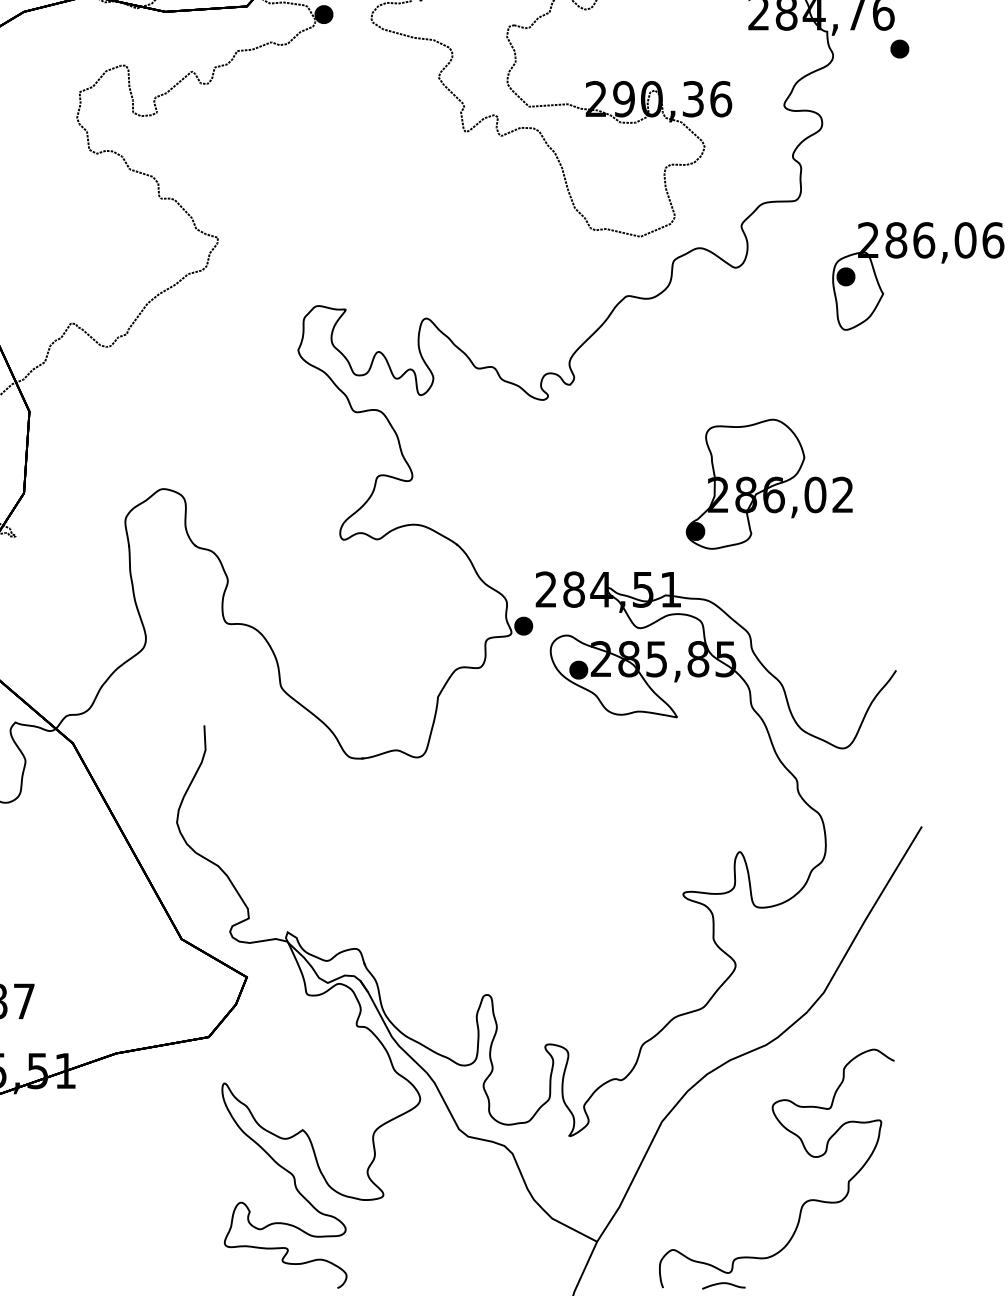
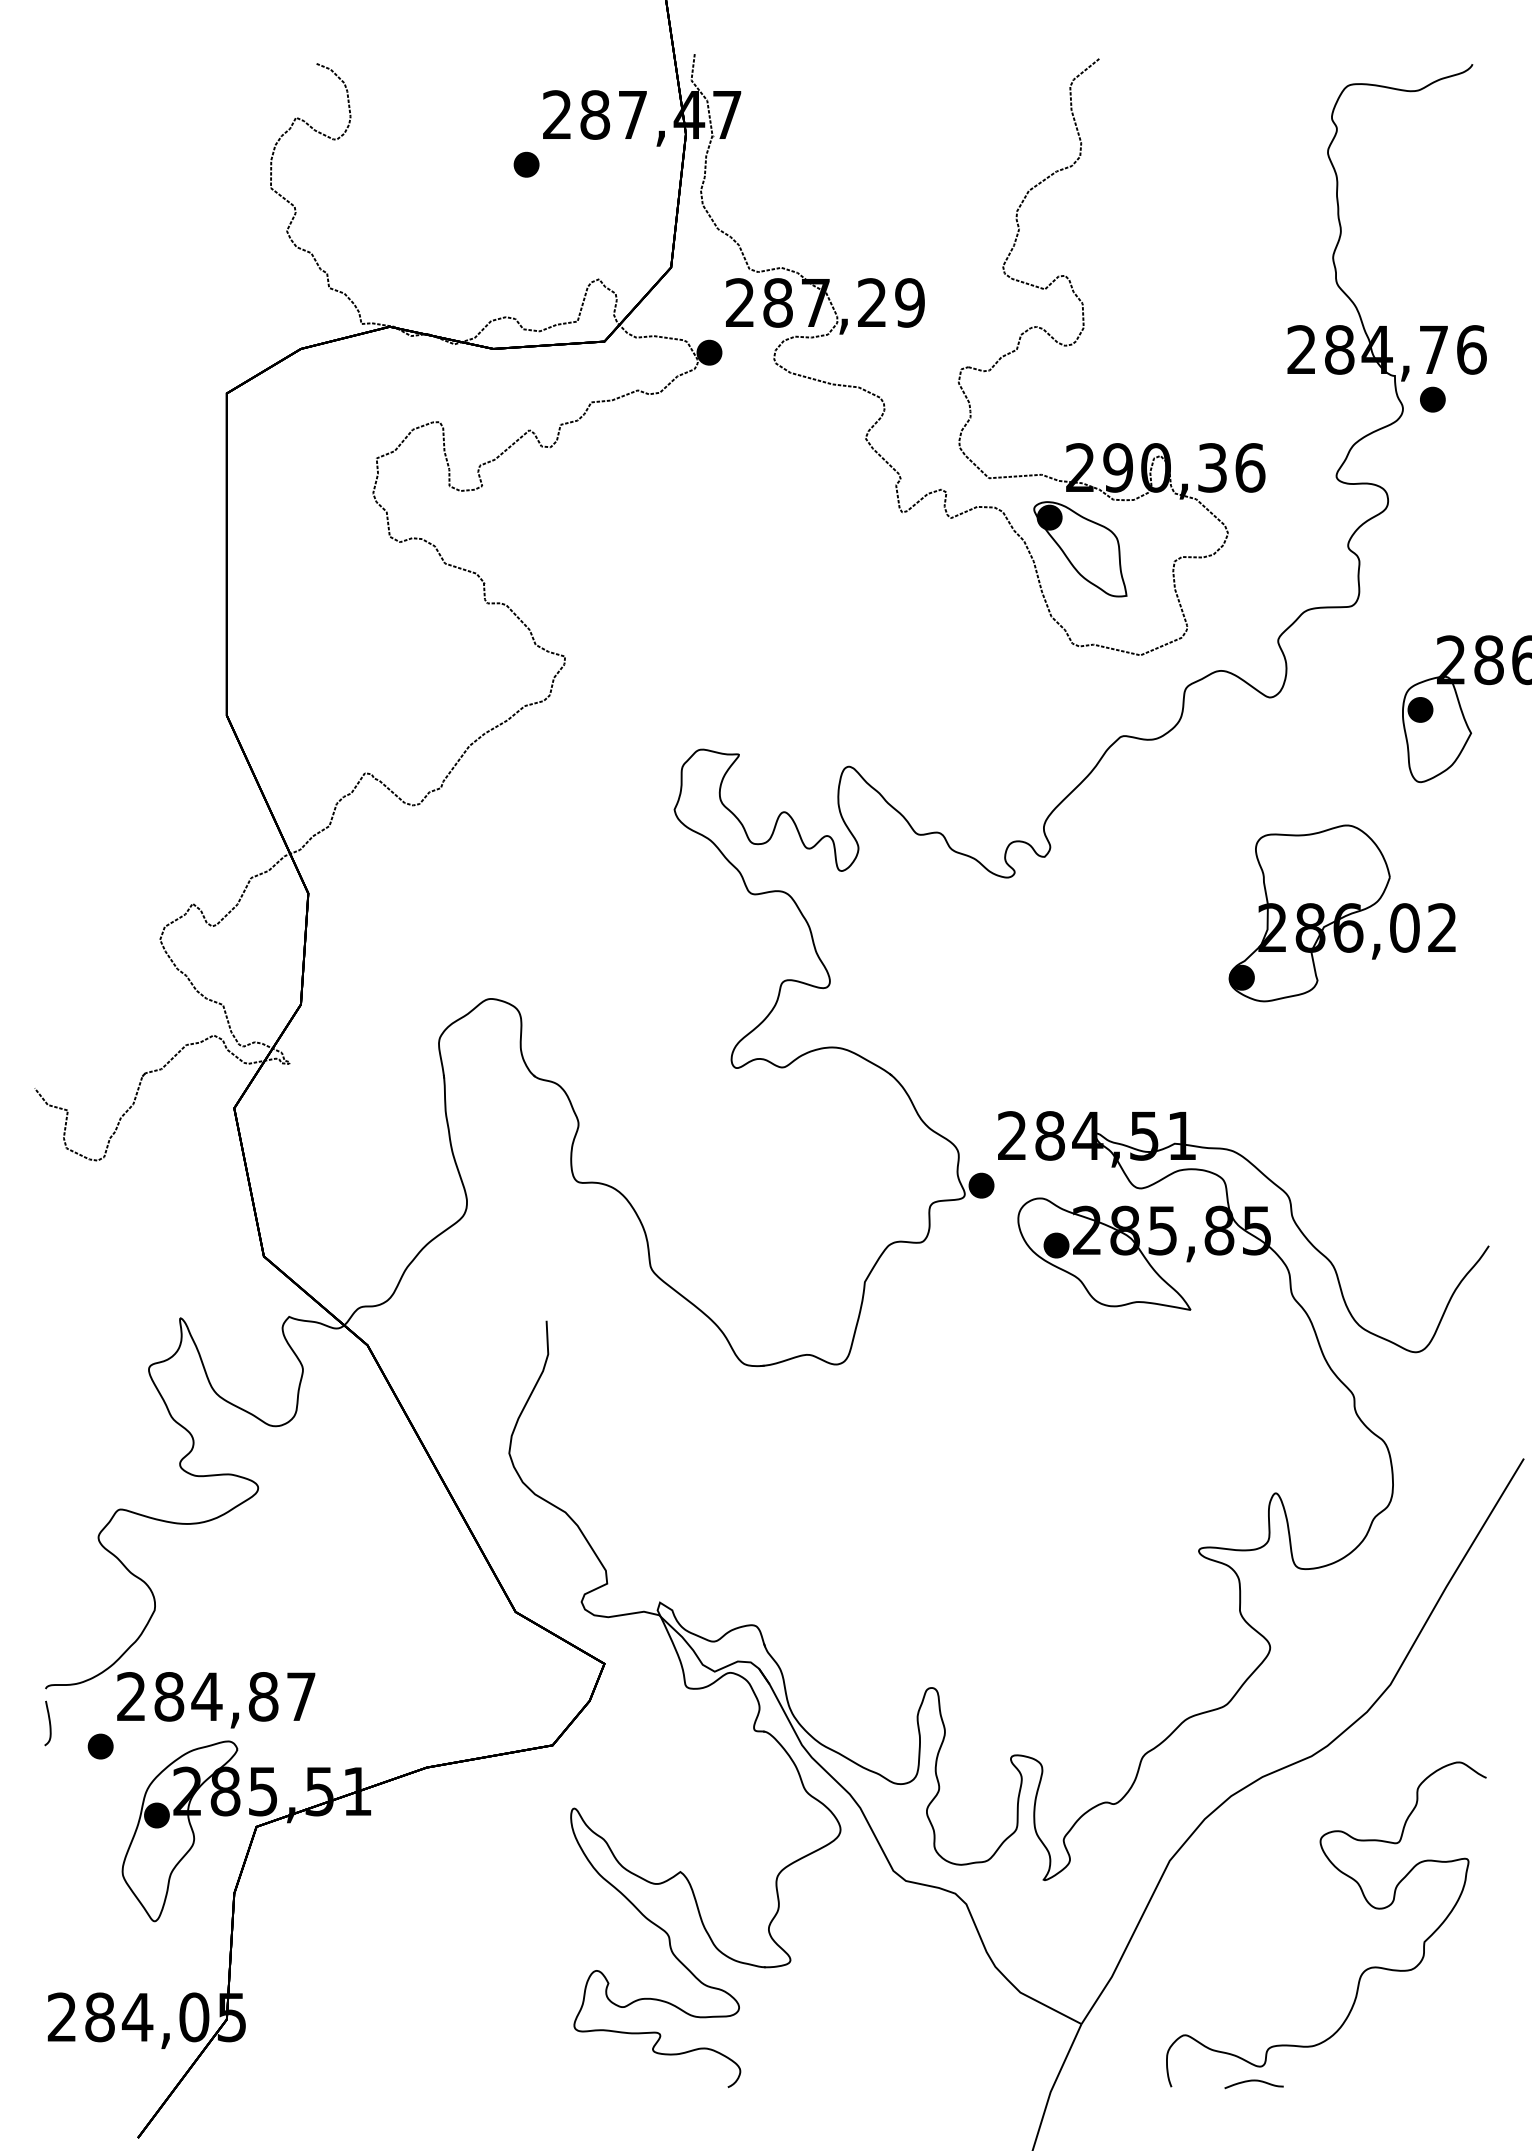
part: (899, 48) -> (1432, 399), moved
part: (596, 159) -> (1080, 549), added
part: (768, 484) -> (1341, 913), moved

